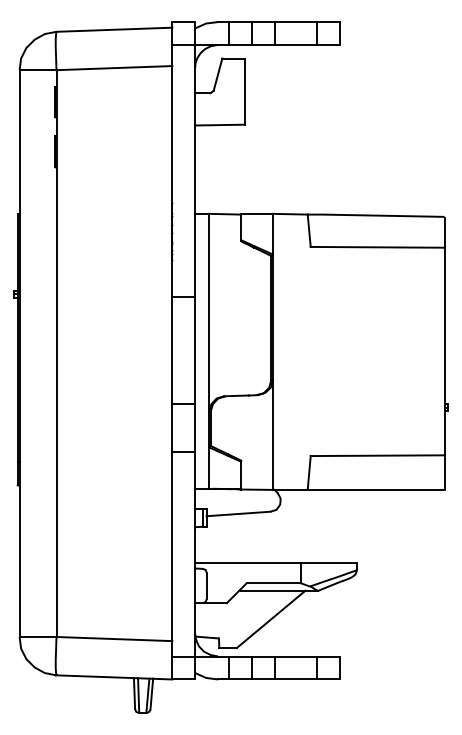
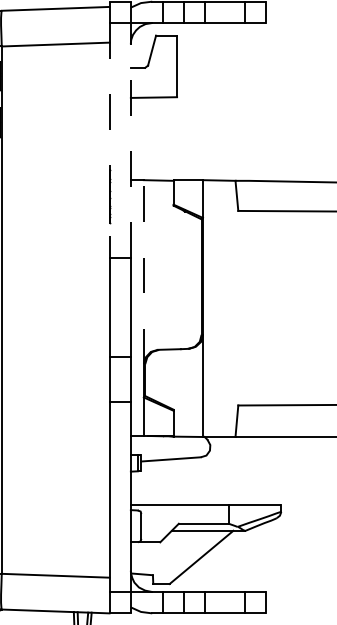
line: (195, 170) -> (131, 139), solid -> dashed
line: (172, 171) -> (109, 140), solid -> dashed
line: (209, 312) -> (144, 271), solid -> dashed

